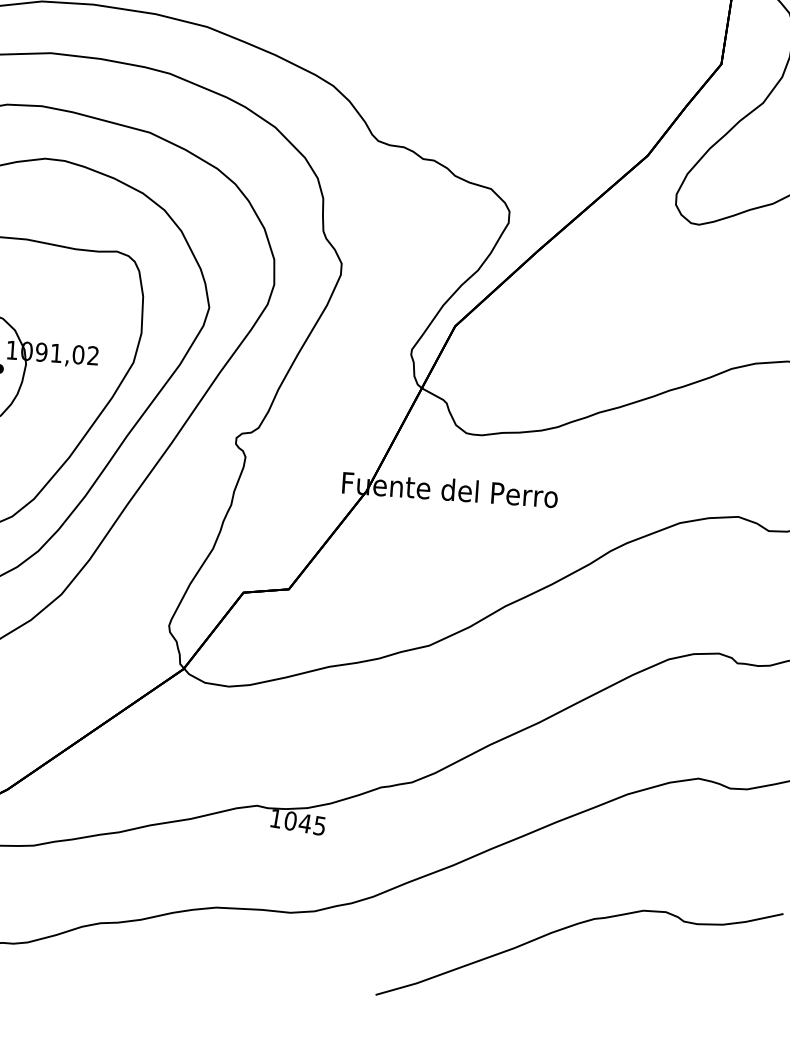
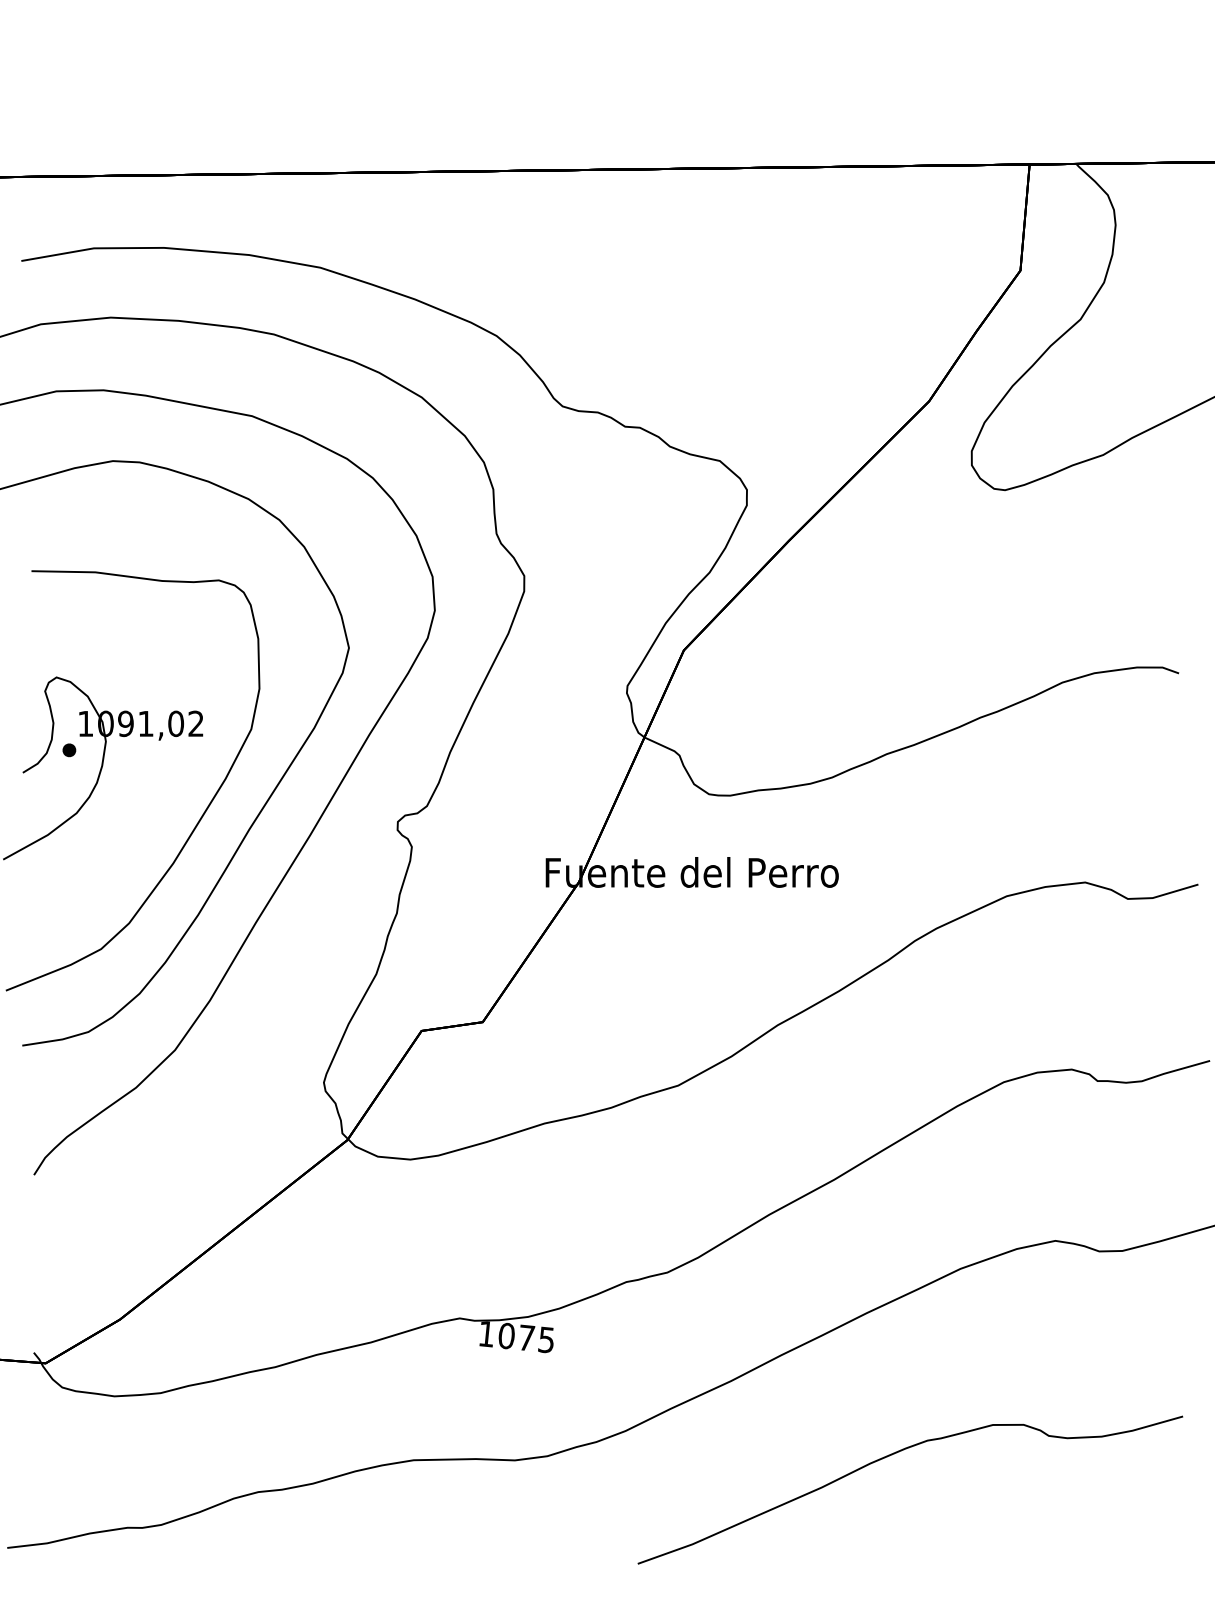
text: (305, 823) -> (526, 1337), 1045 -> 1075

